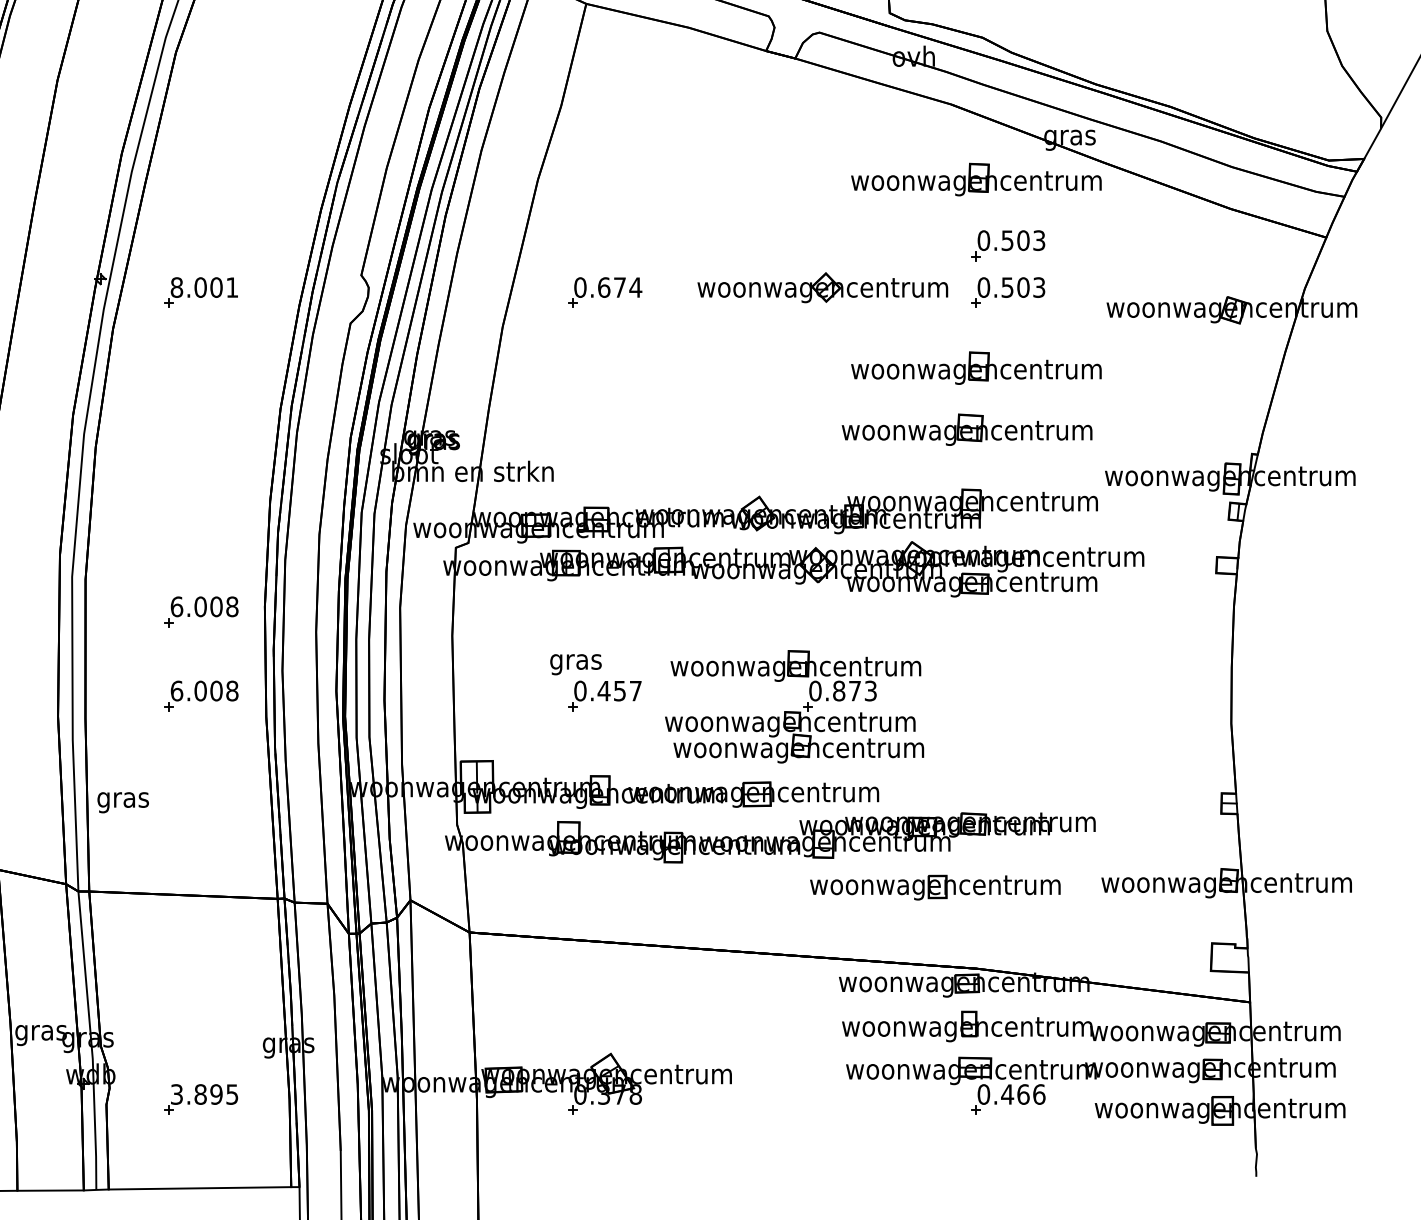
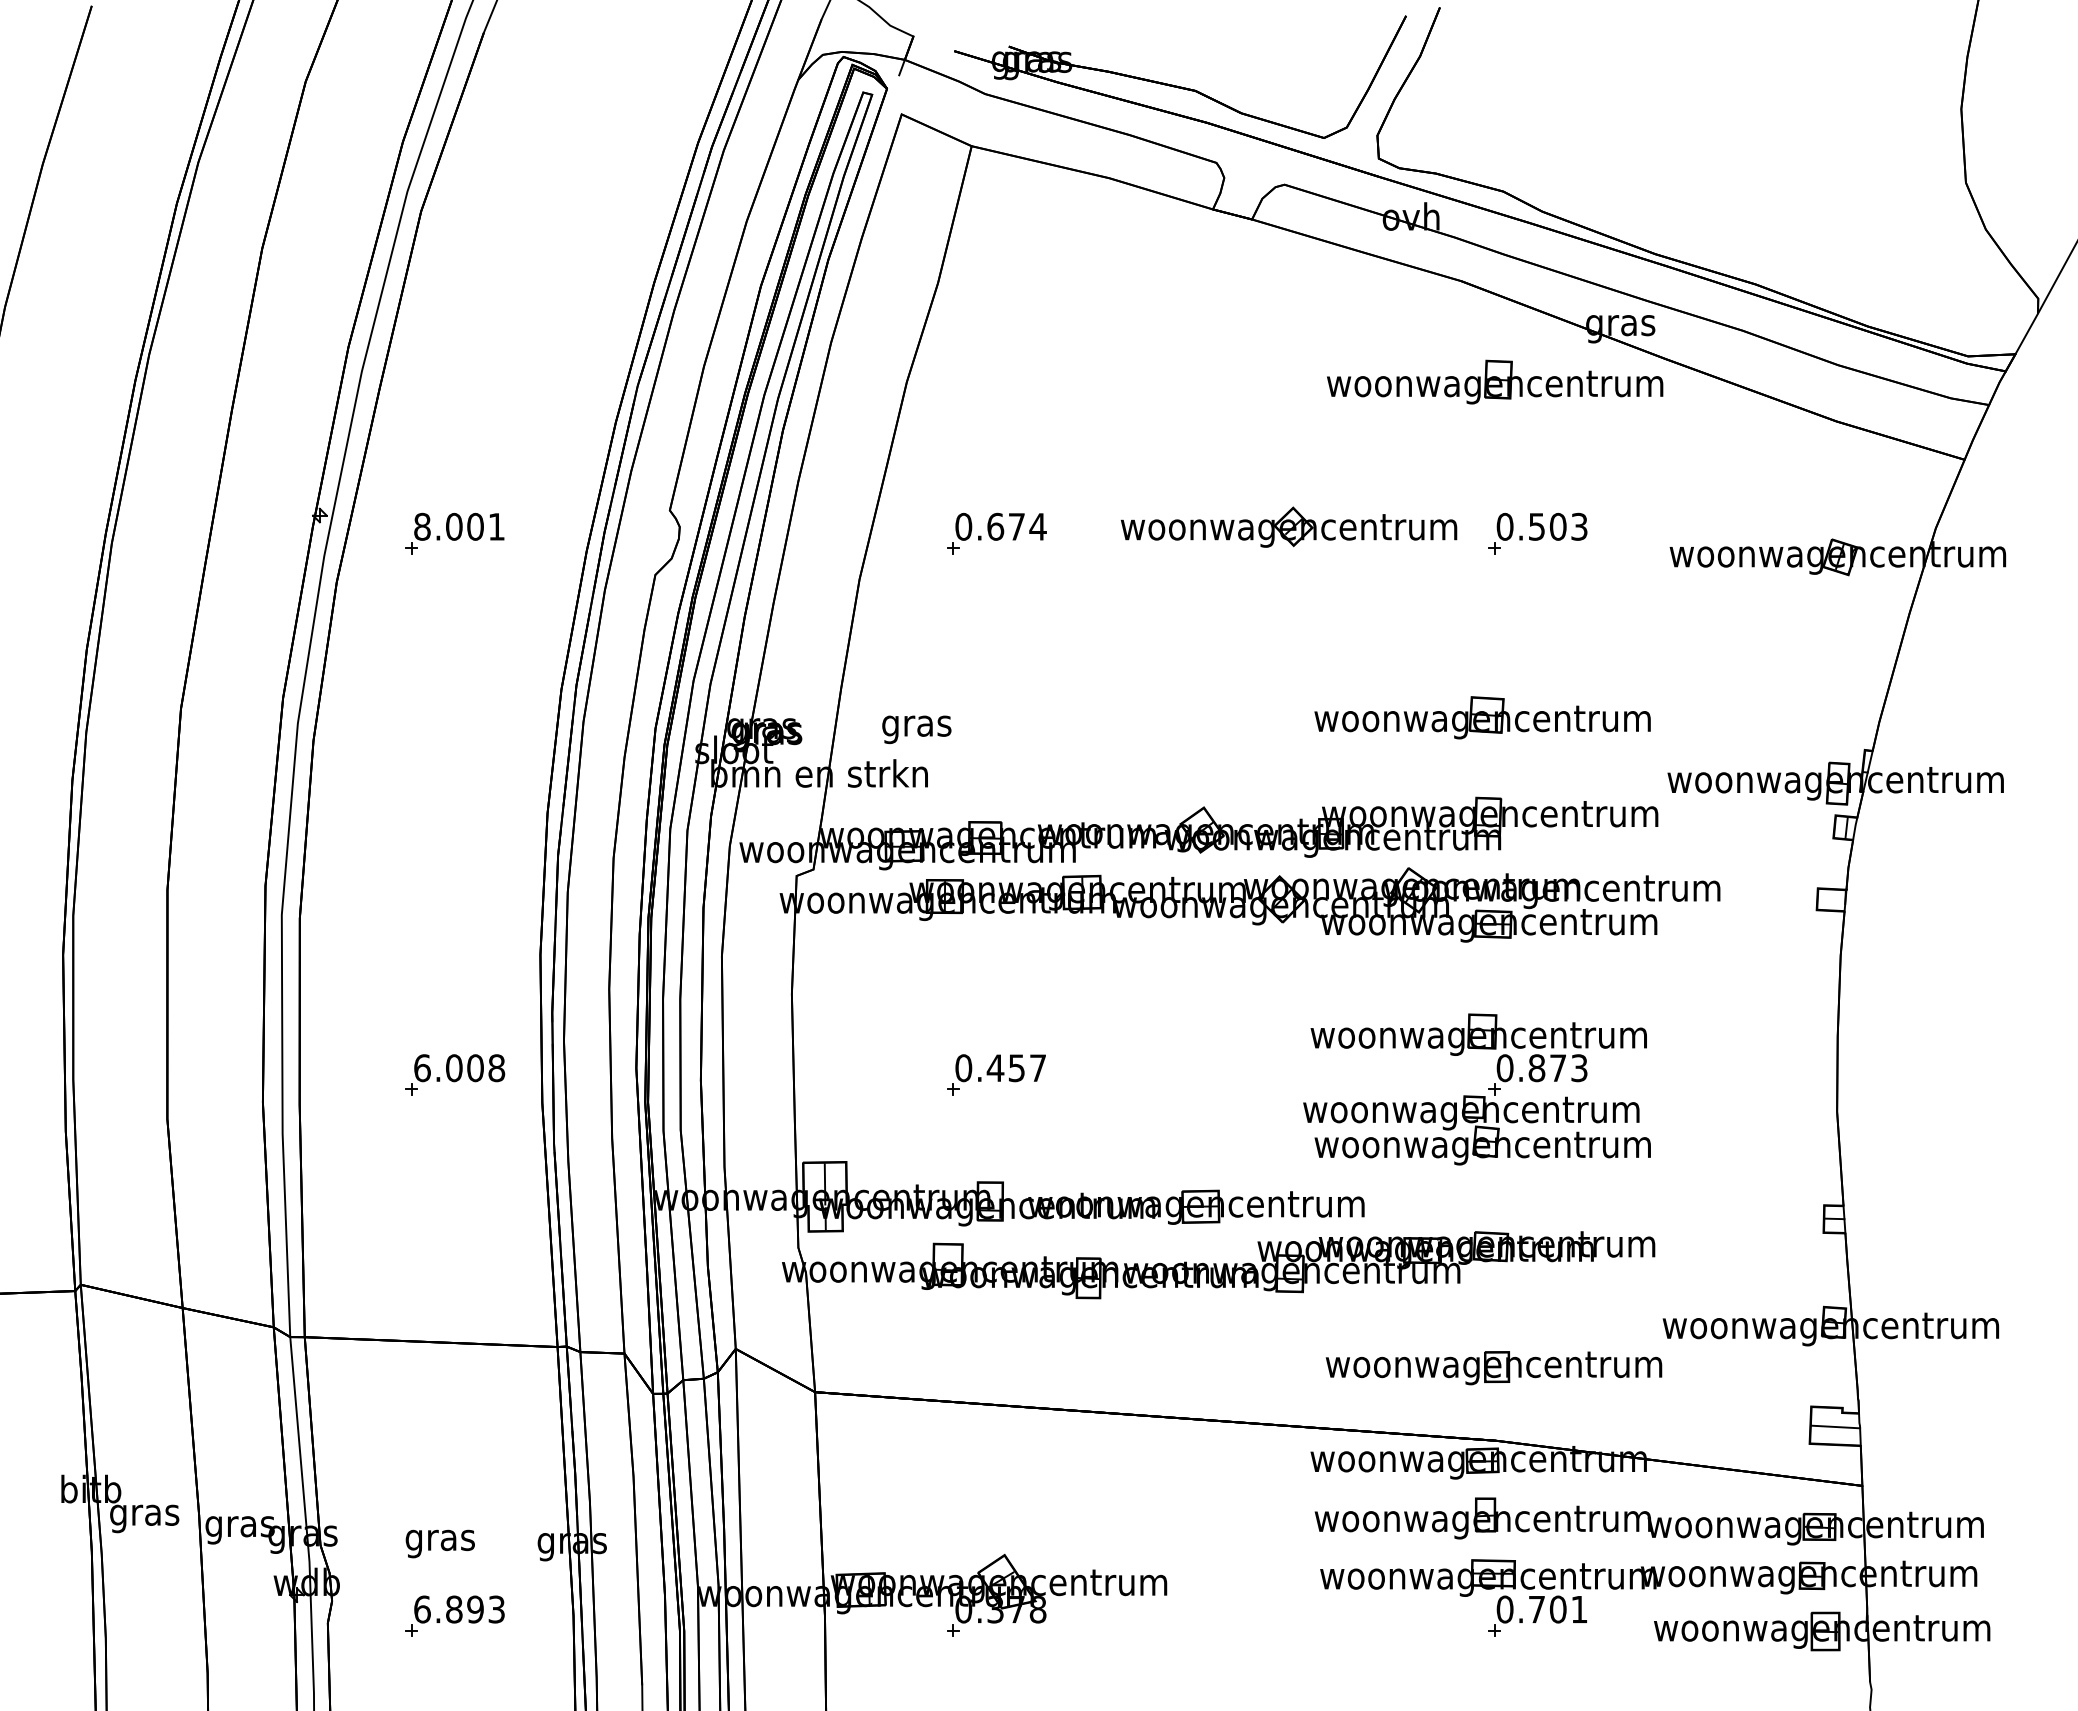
part: (1008, 245) -> (1537, 470), removed
part: (976, 367) -> (1495, 634), removed
part: (201, 611) -> (455, 961), removed
text: (575, 664) -> (916, 729), moved
part: (794, 706) -> (1476, 1089), moved
text: (122, 802) -> (439, 1543), moved
part: (934, 888) -> (1493, 1368), moved
line: (1230, 958) -> (1835, 1426), added
text: (204, 1094) -> (459, 1609), 3.895 -> 6.893
text: (1022, 1094) -> (1557, 1609), 0.466 -> 0.701

